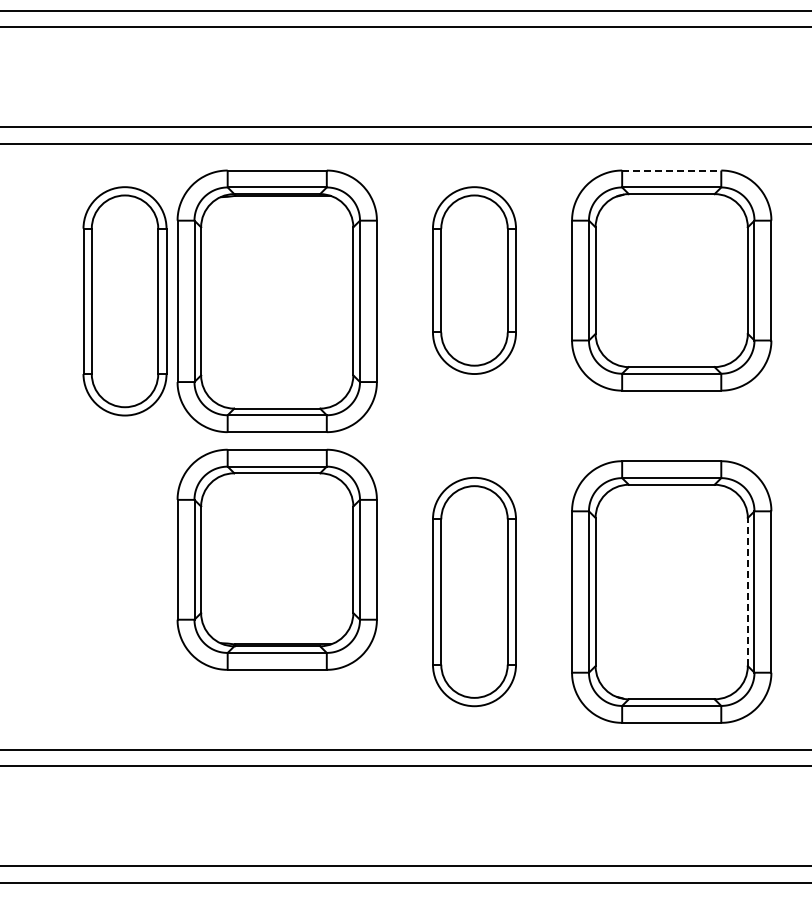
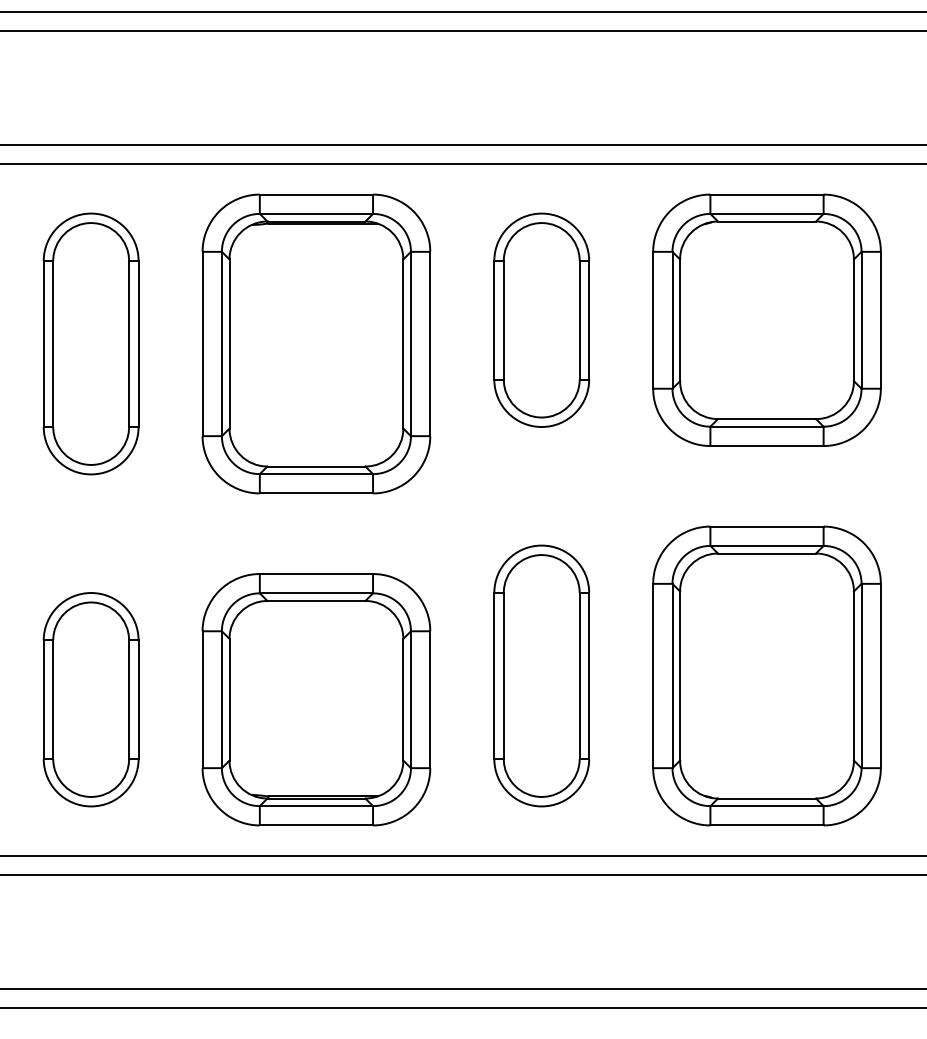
line: (671, 170) -> (766, 194), dashed -> solid
part: (124, 301) -> (90, 344), moved
part: (276, 559) -> (315, 699), moved
line: (747, 591) -> (853, 675), dashed -> solid
part: (79, 612) -> (90, 699), added

